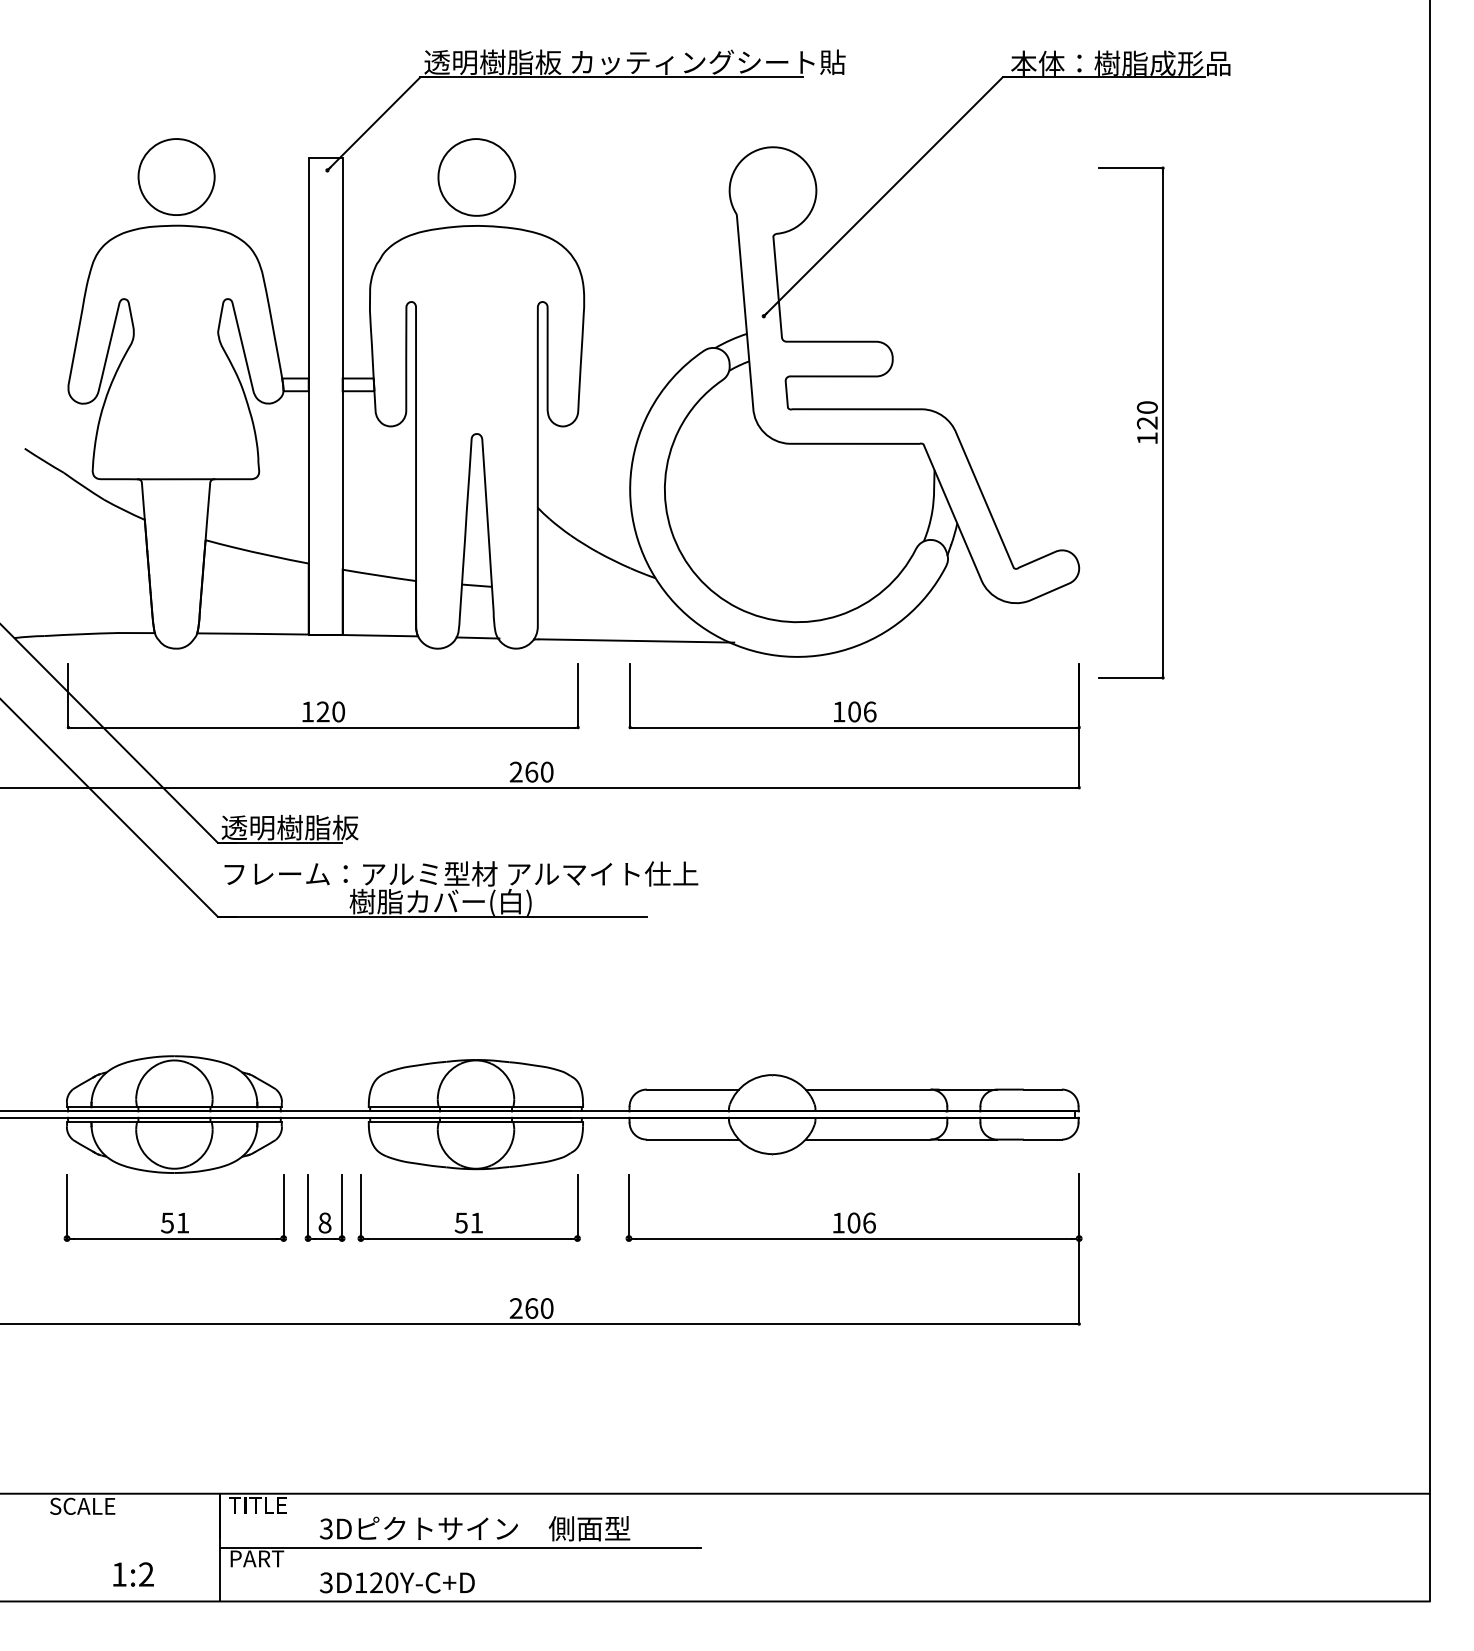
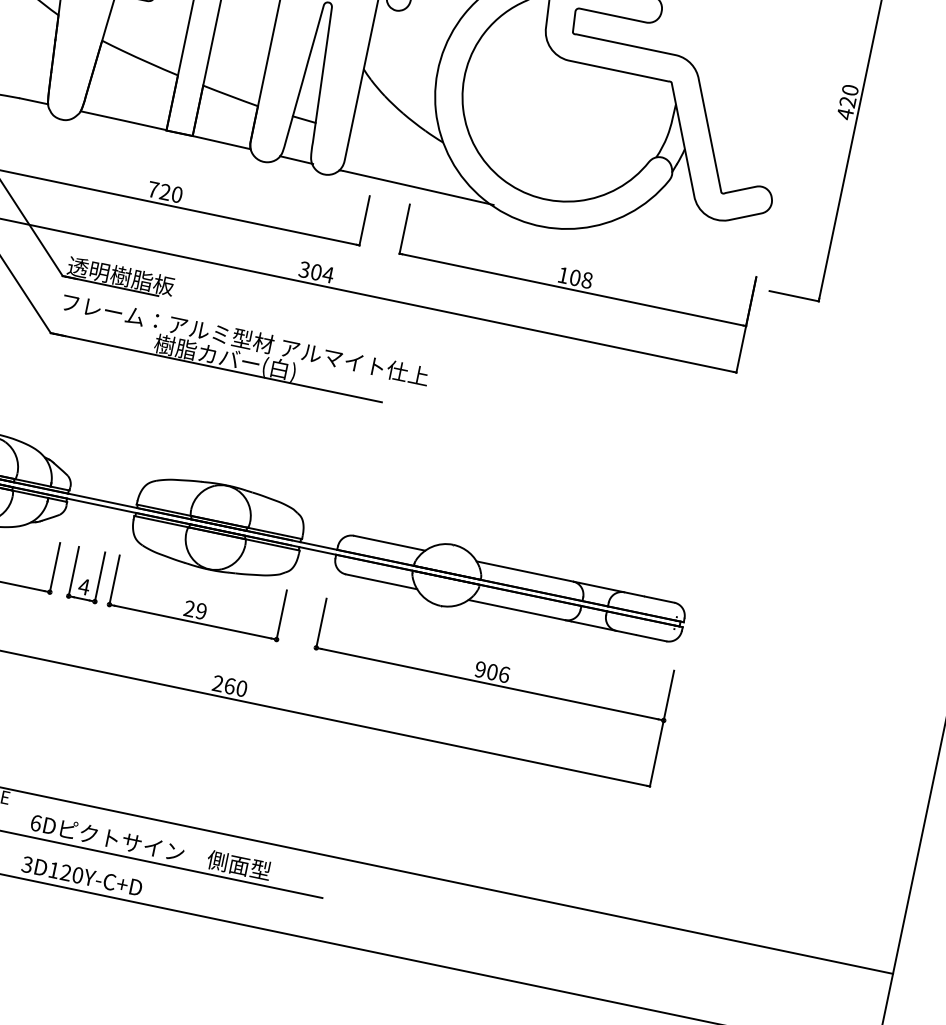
text: (1147, 438) -> (845, 114), 120 -> 420
text: (307, 711) -> (153, 189), 120 -> 720
text: (869, 711) -> (586, 279), 106 -> 108
text: (531, 771) -> (316, 271), 260 -> 304
text: (324, 1222) -> (83, 586), 8 -> 4
text: (468, 1222) -> (195, 609), 51 -> 29
text: (838, 1222) -> (480, 669), 106 -> 906
text: (325, 1528) -> (35, 822), 3D -> 6D

